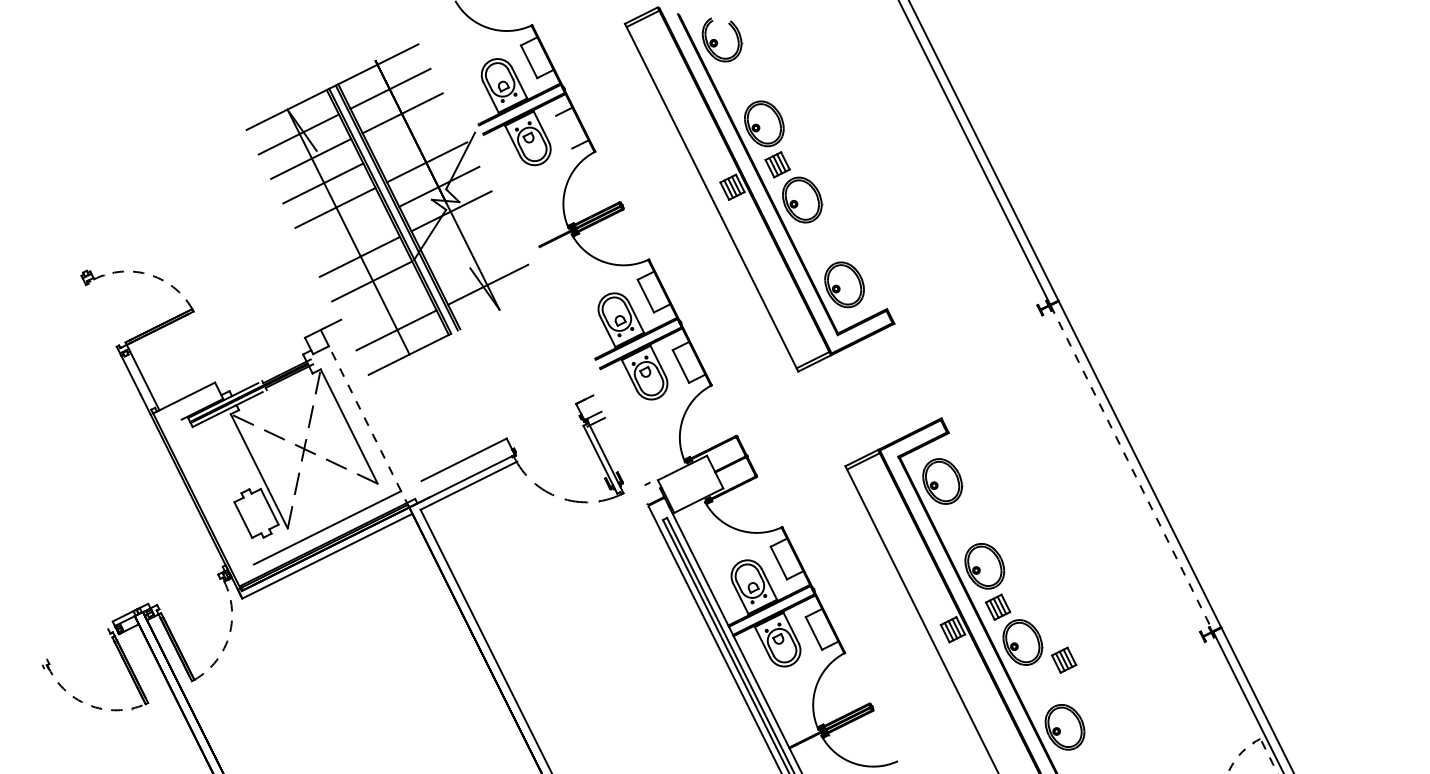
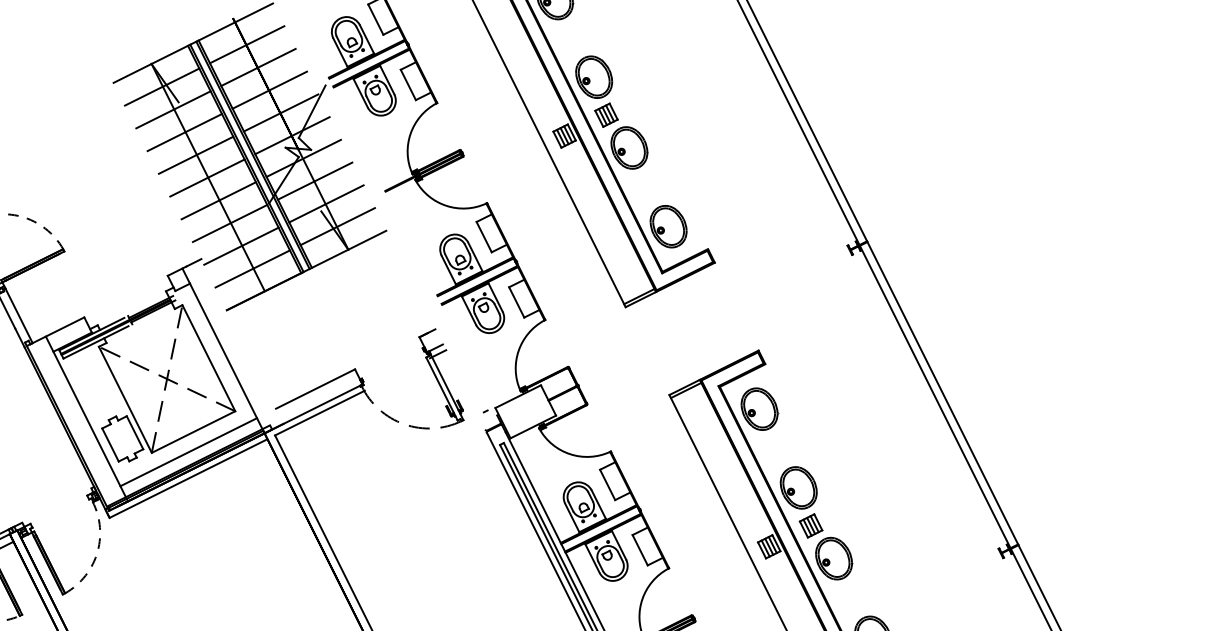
line: (564, 131) -> (408, 84), added
line: (414, 137) -> (269, 89), added
line: (347, 232) -> (207, 178), added
line: (463, 235) -> (314, 180), added
line: (475, 260) -> (326, 204), added
line: (384, 305) -> (241, 245), added
line: (454, 331) -> (306, 269), added
line: (368, 426) -> (226, 358), dashed -> solid
line: (1131, 468) -> (934, 397), dashed -> solid
line: (217, 491) -> (86, 418), added
line: (332, 505) -> (193, 431), added
part: (1063, 659) -> (871, 574), removed

